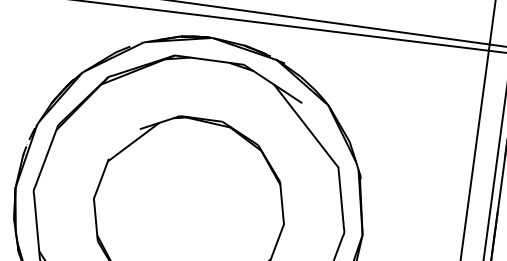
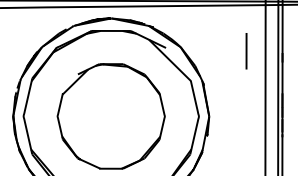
line: (443, 128) -> (246, 51), added

